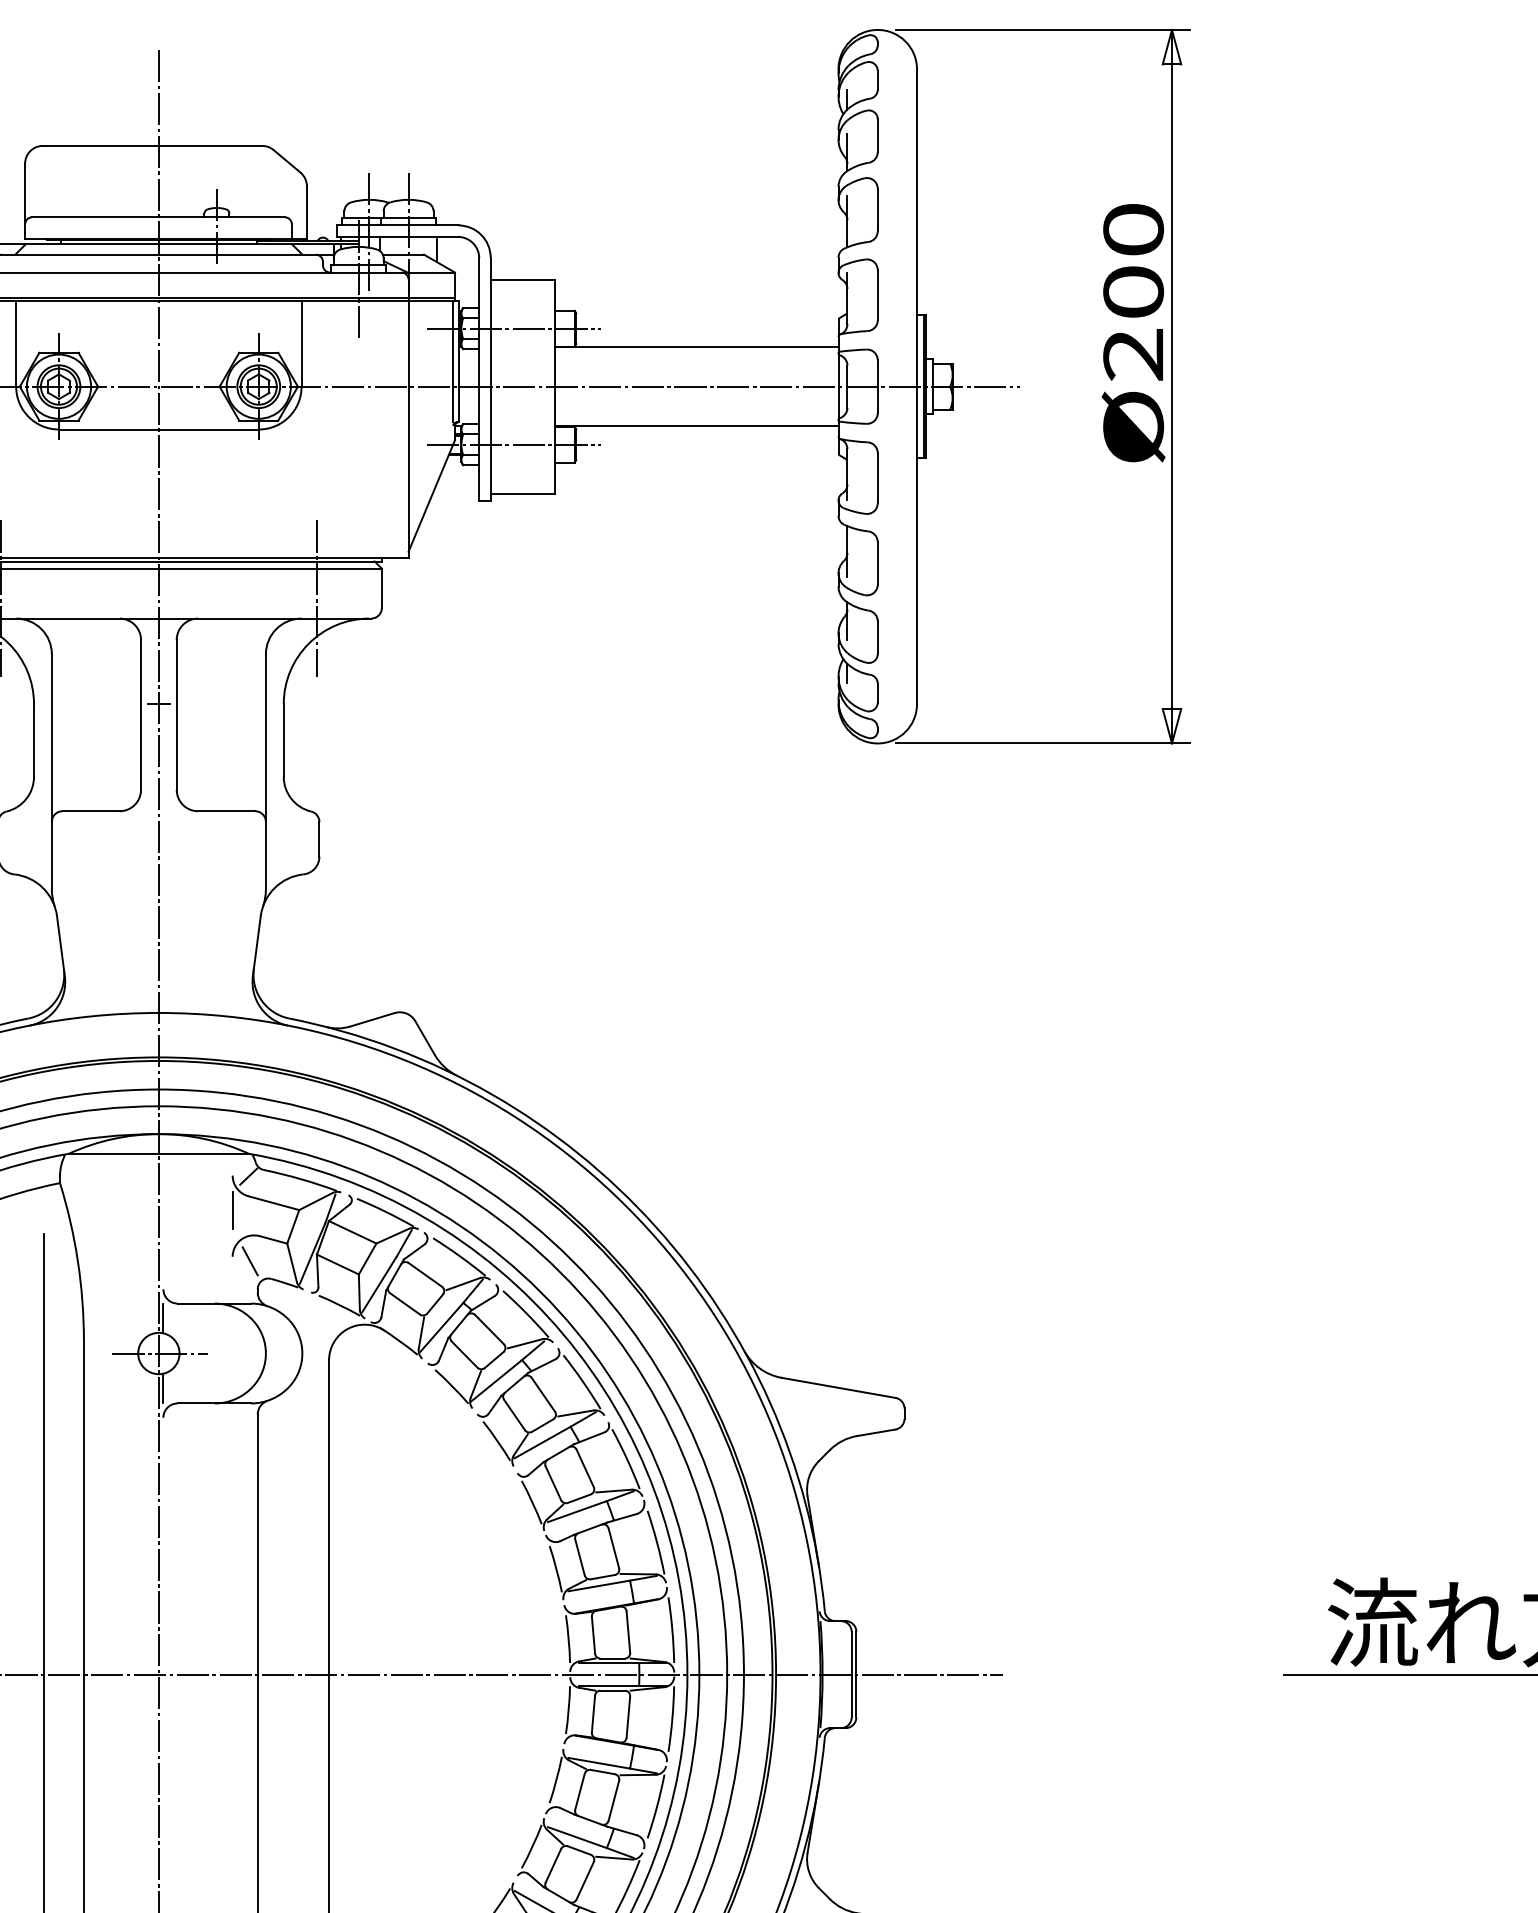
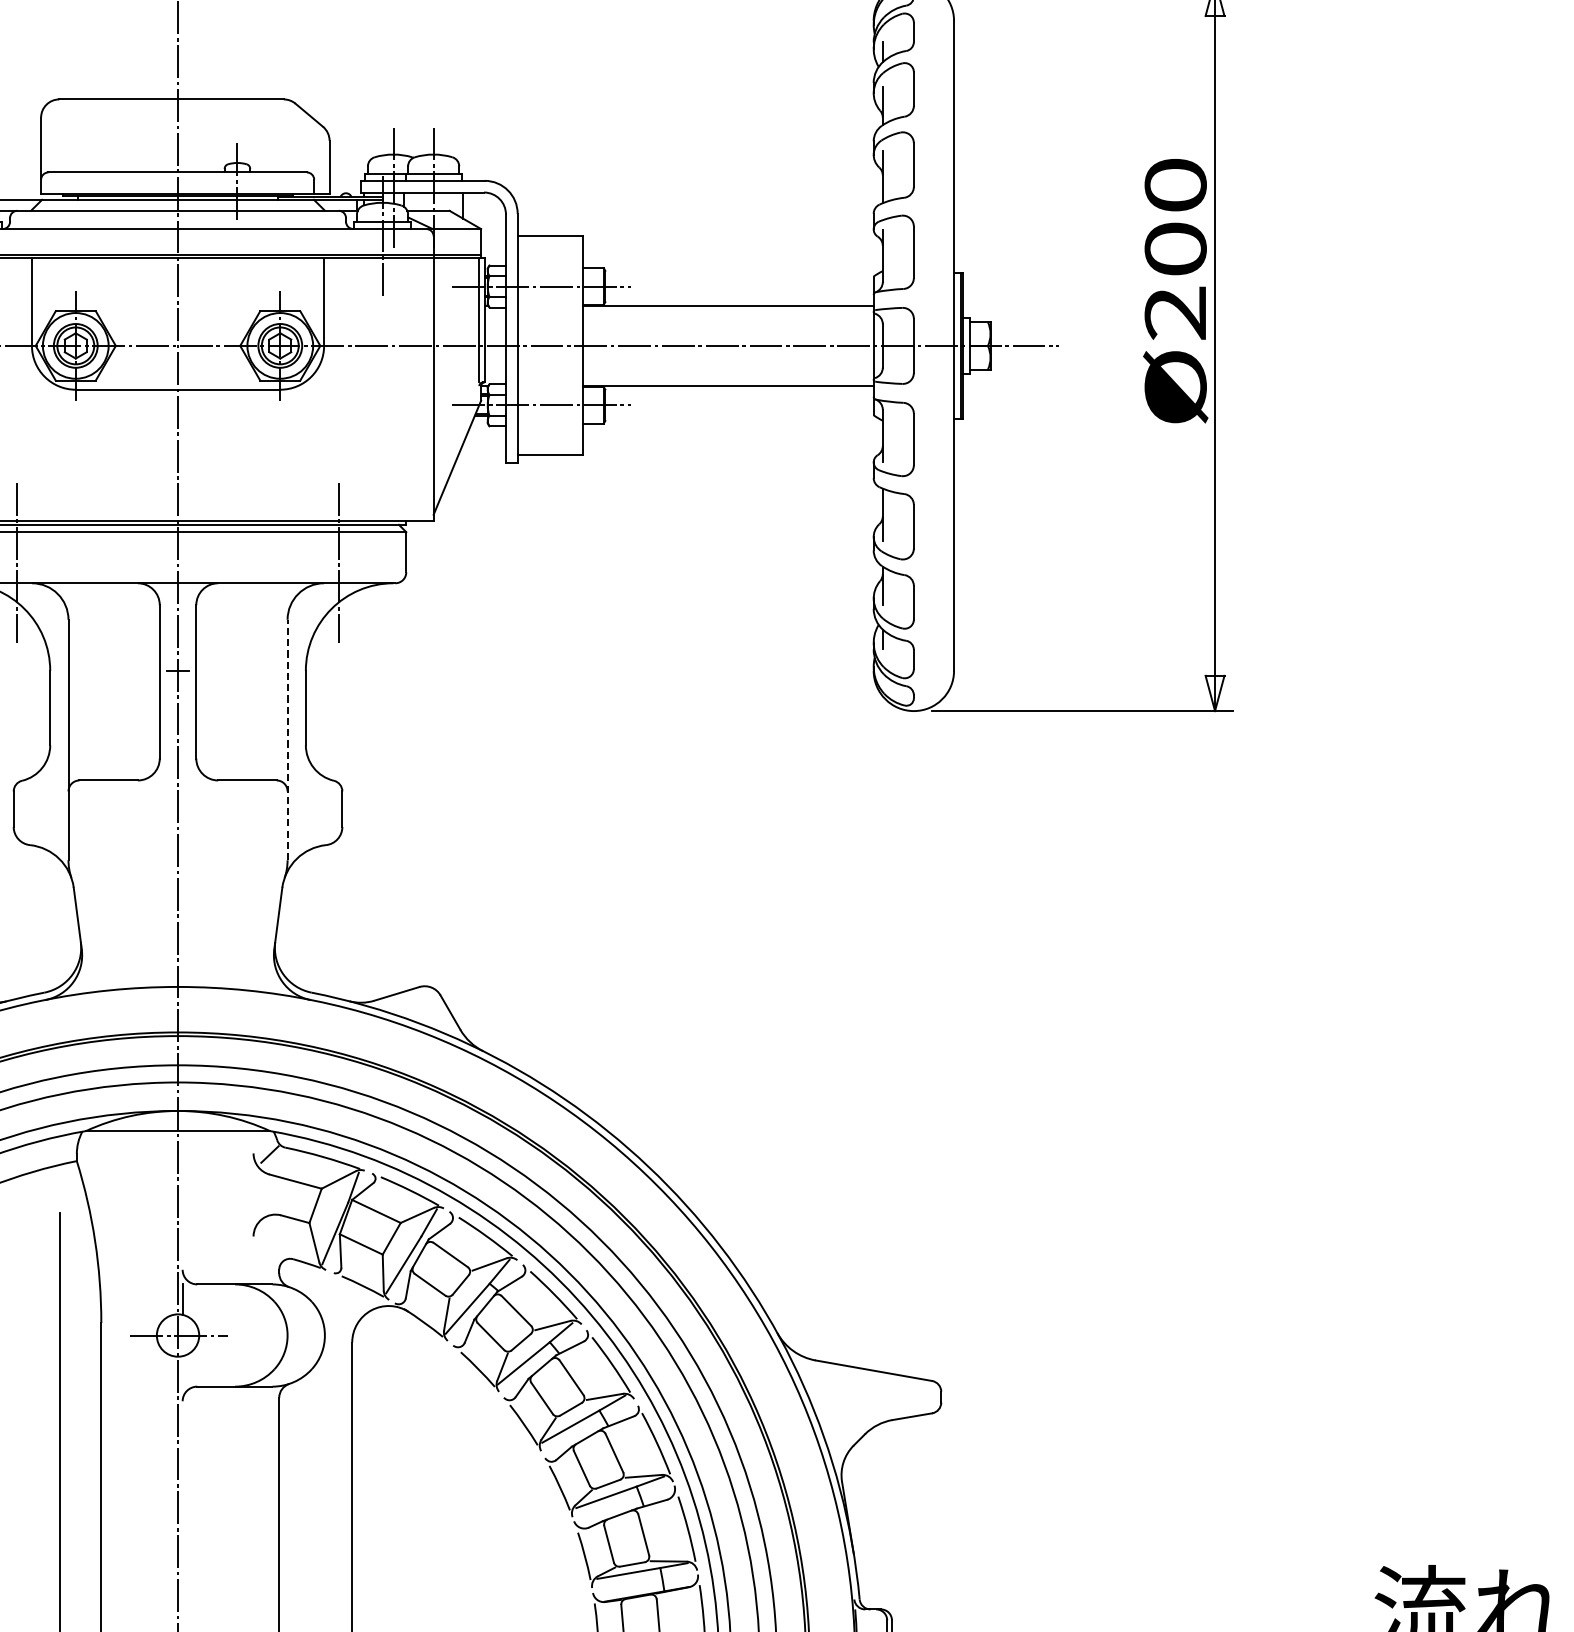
line: (265, 771) -> (287, 739), solid -> dashed
line: (232, 1209) -> (253, 1188), removed
line: (249, 1261) -> (270, 1241), removed
line: (163, 1388) -> (182, 1371), removed

